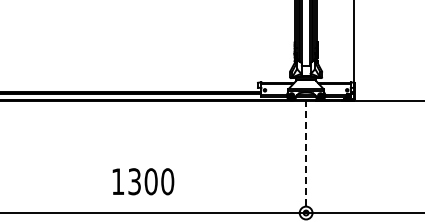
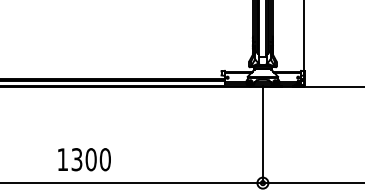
line: (306, 156) -> (263, 134), dashed -> solid
text: (143, 181) -> (84, 159), moved

